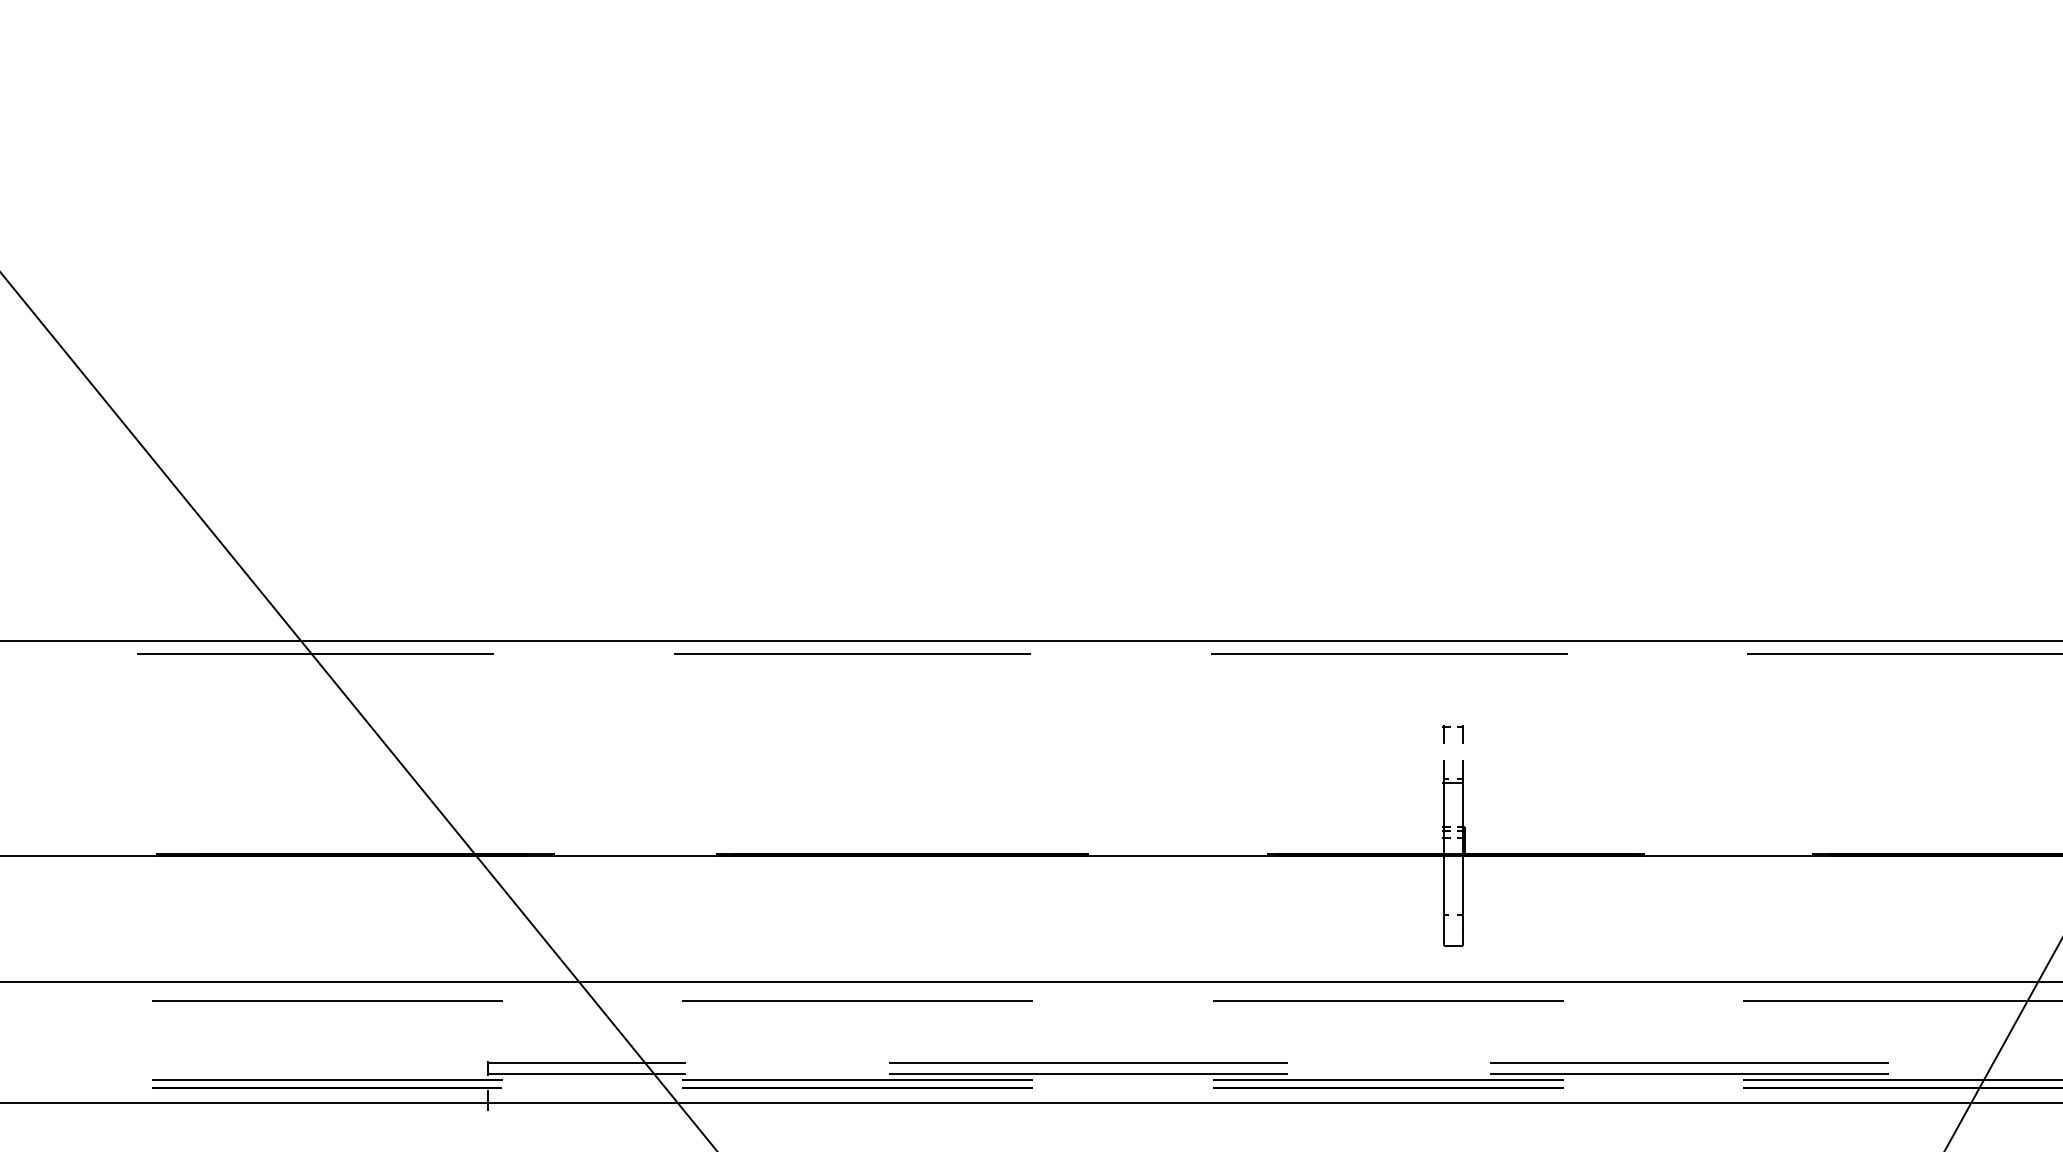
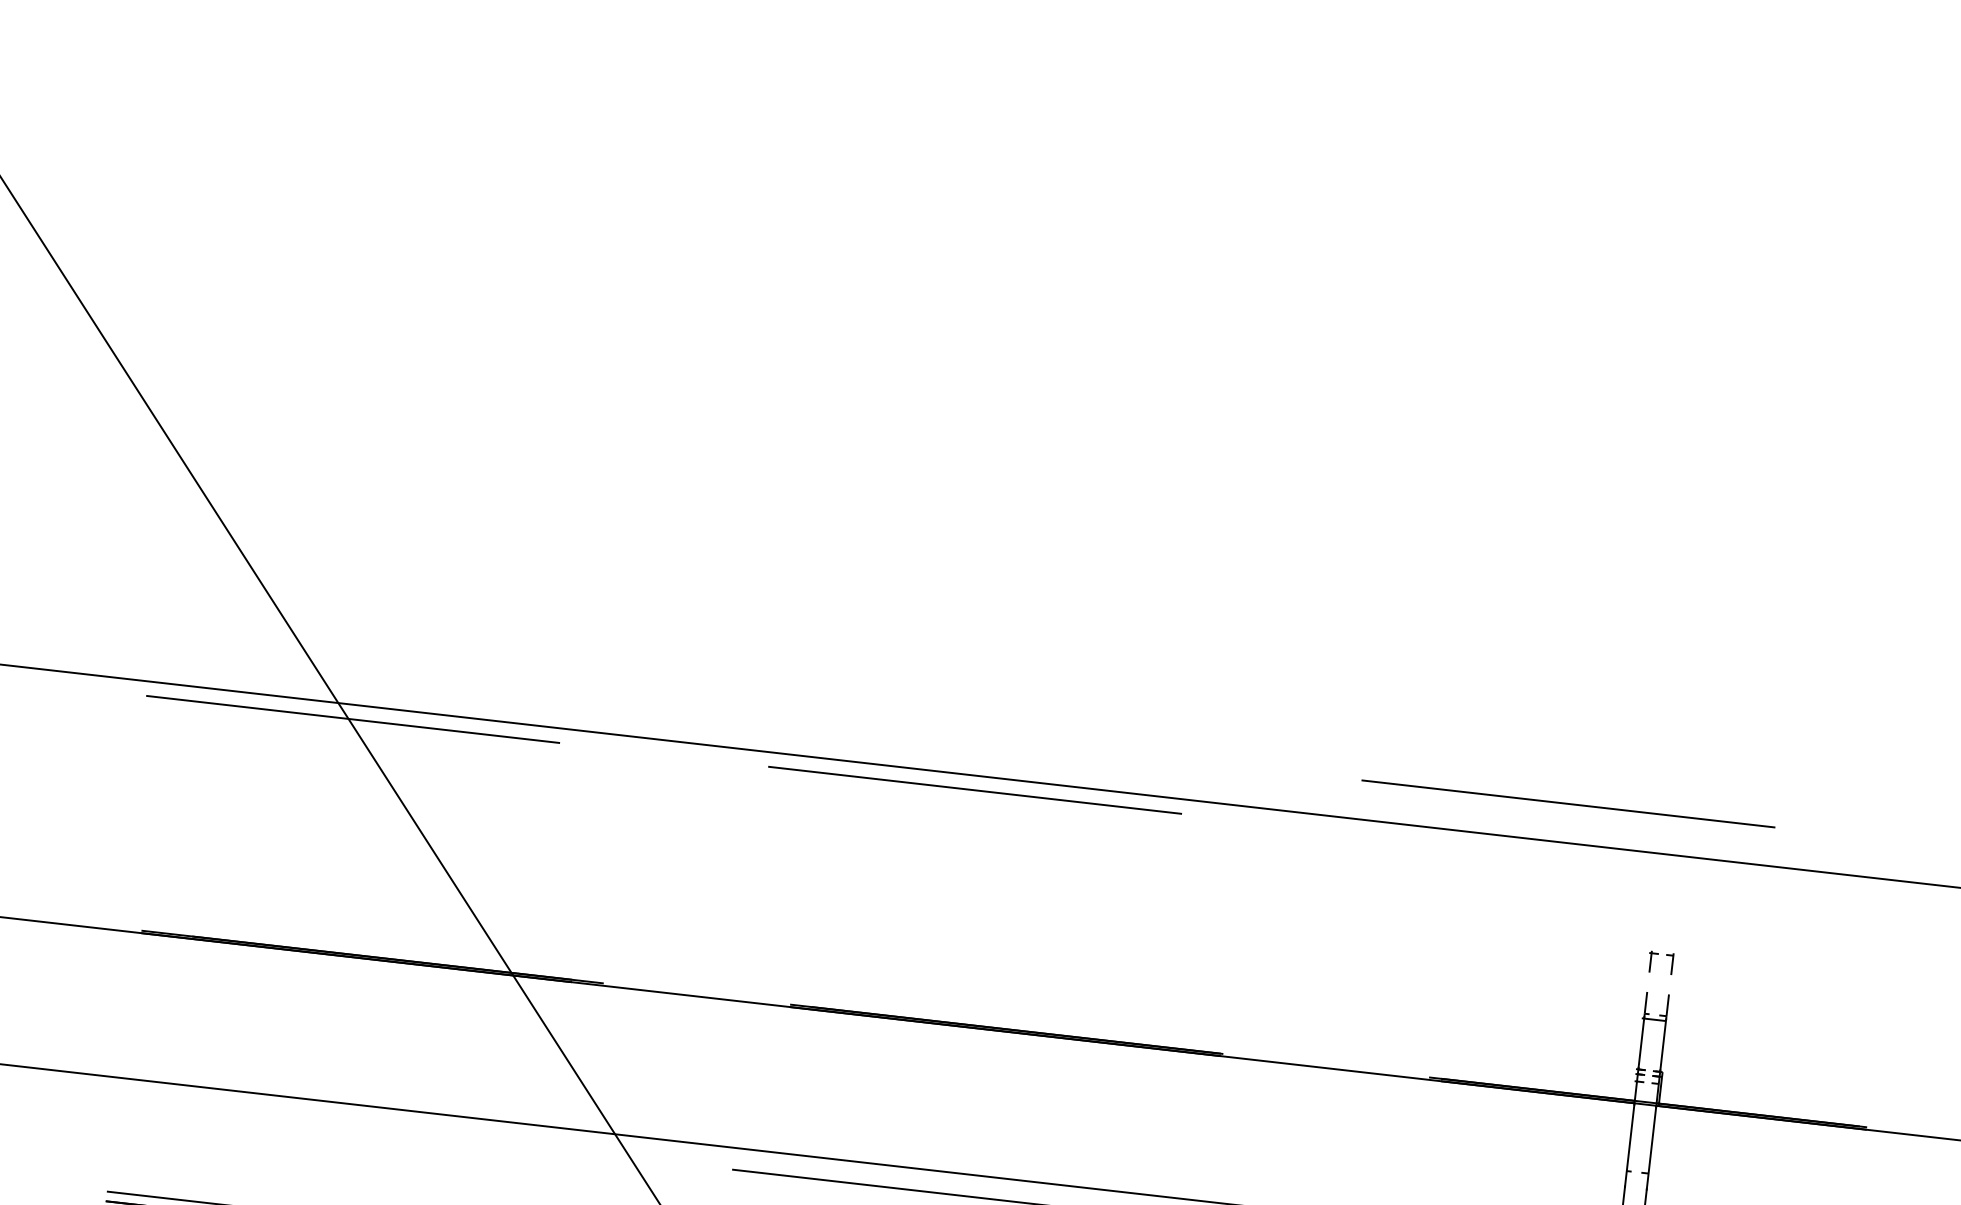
line: (1389, 653) -> (1568, 803), moved
line: (327, 1000) -> (321, 1122), removed

